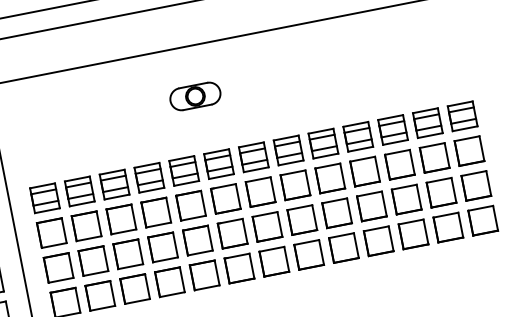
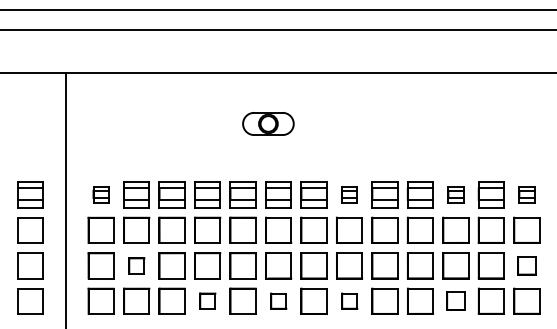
part: (462, 116) -> (526, 194), size x0.6
part: (392, 129) -> (455, 194), size x0.6
part: (288, 150) -> (349, 194), size x0.6
part: (475, 185) -> (526, 265), size x0.7
part: (44, 198) -> (100, 194), size x0.6
part: (412, 233) -> (455, 300), size x0.7
part: (308, 254) -> (349, 300), size x0.6
part: (93, 260) -> (136, 265), size x0.6
part: (239, 267) -> (278, 300), size x0.6
part: (169, 281) -> (207, 300), size x0.6

